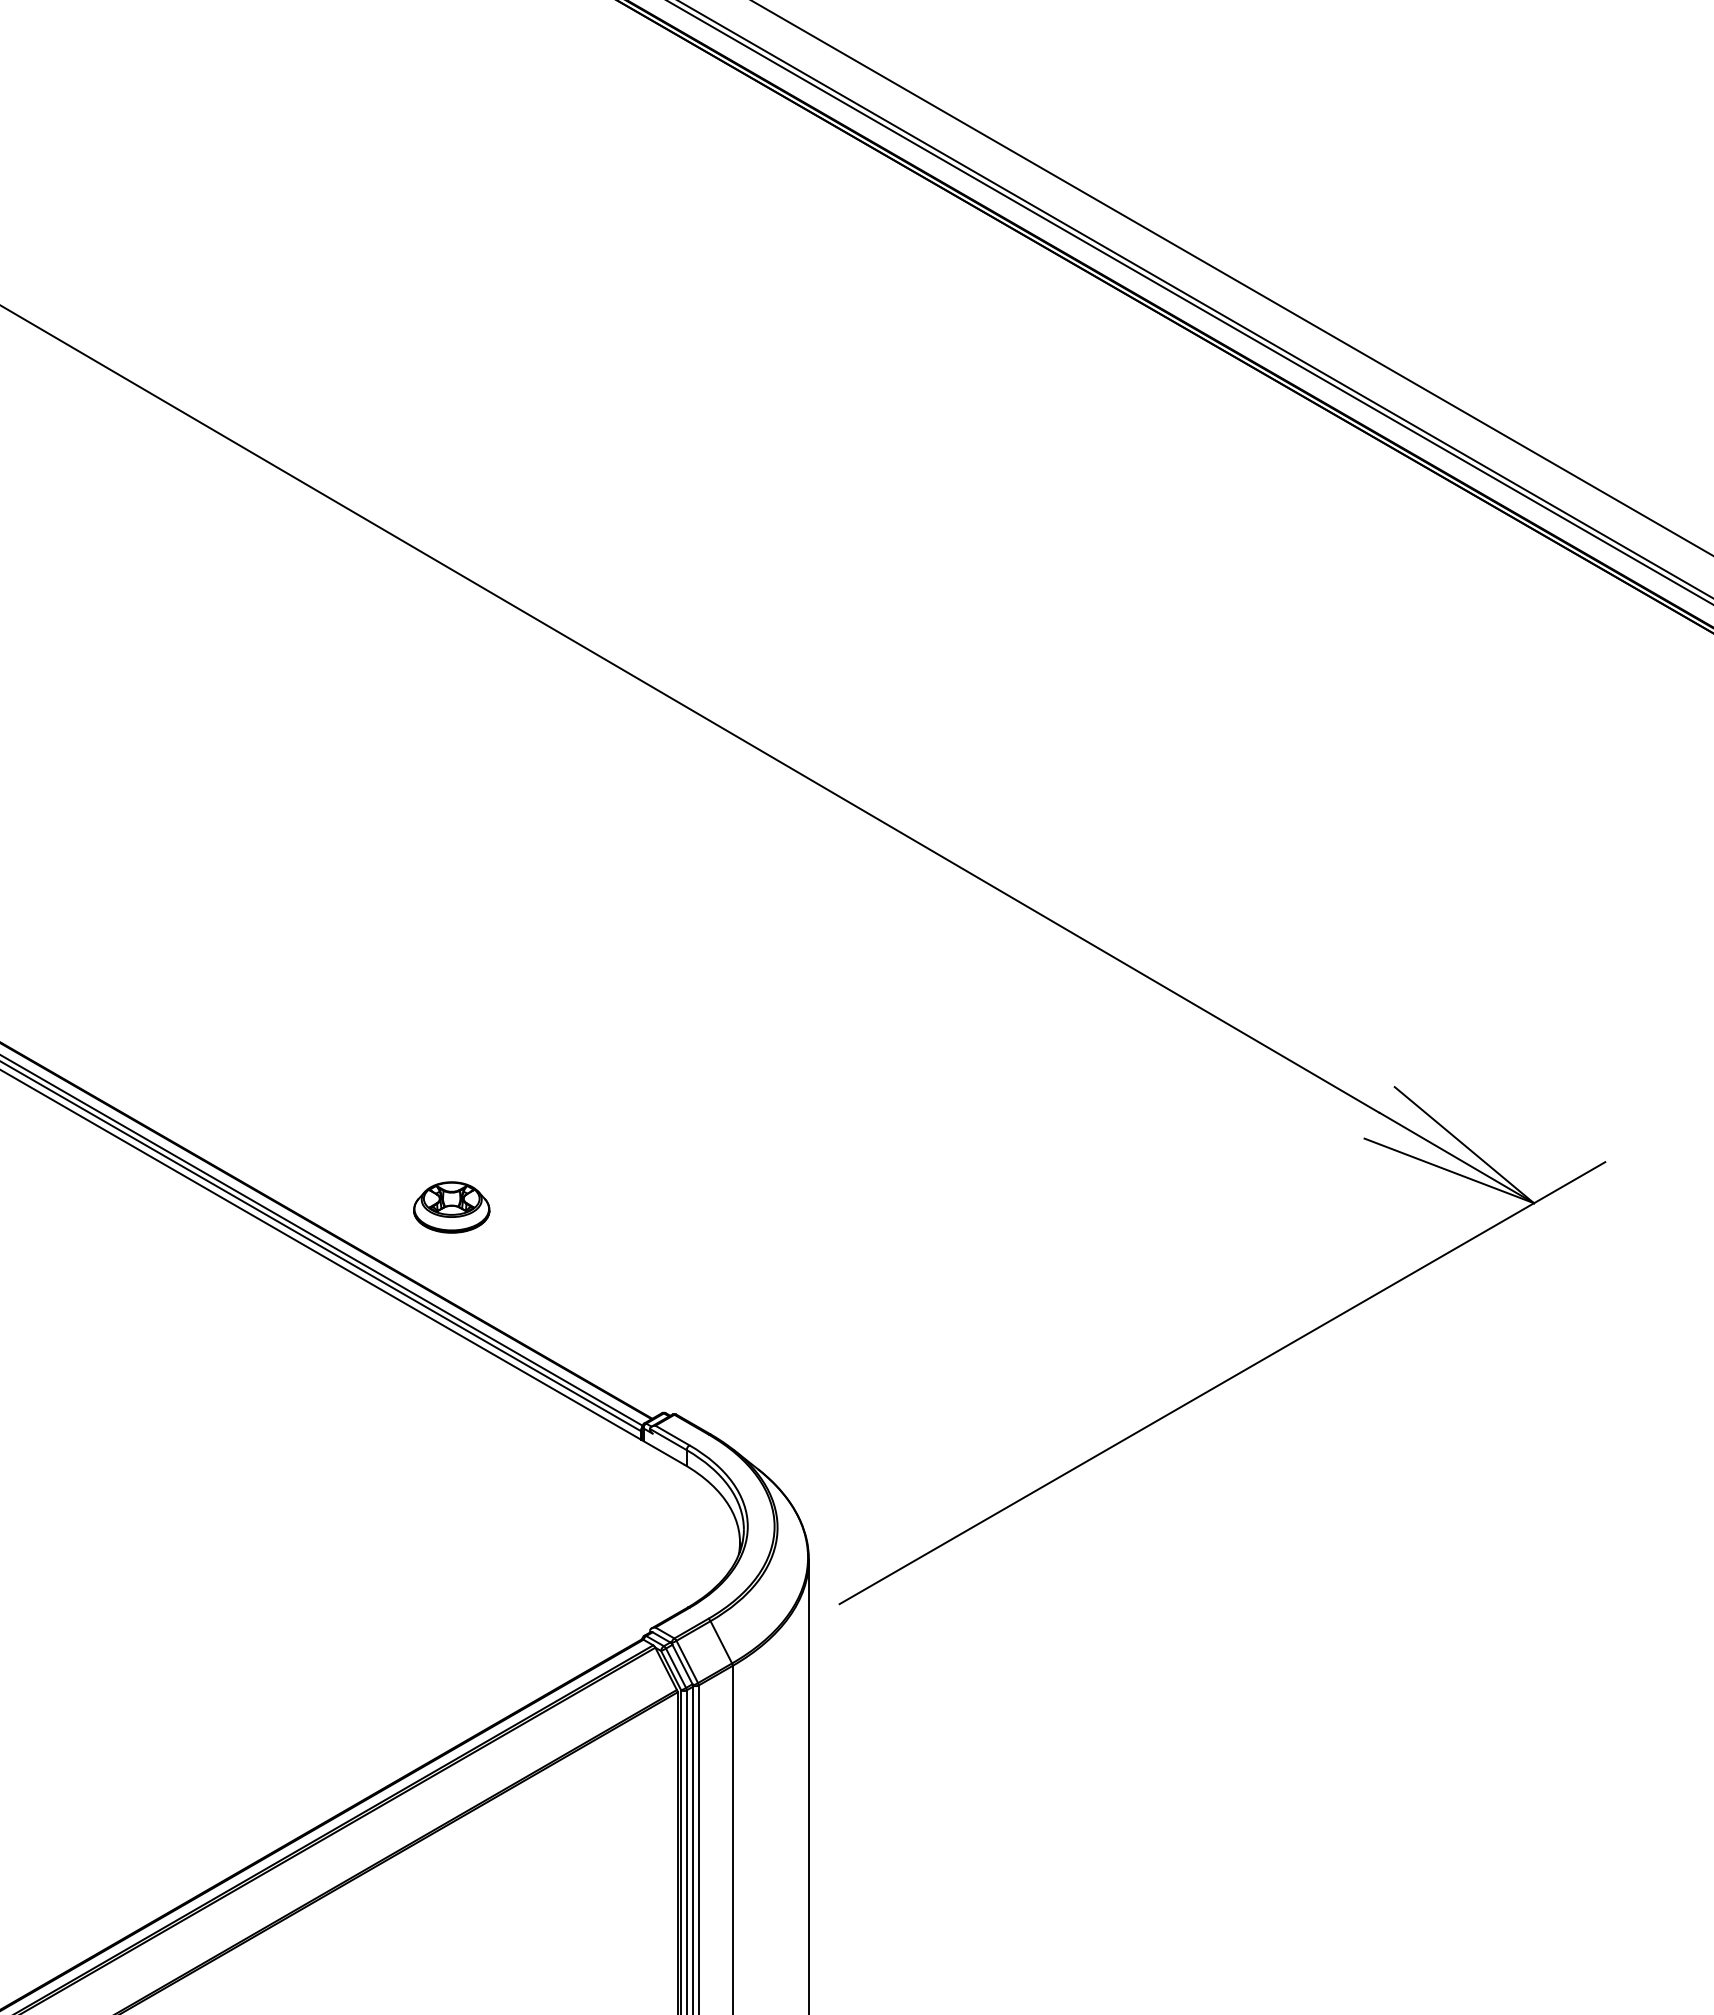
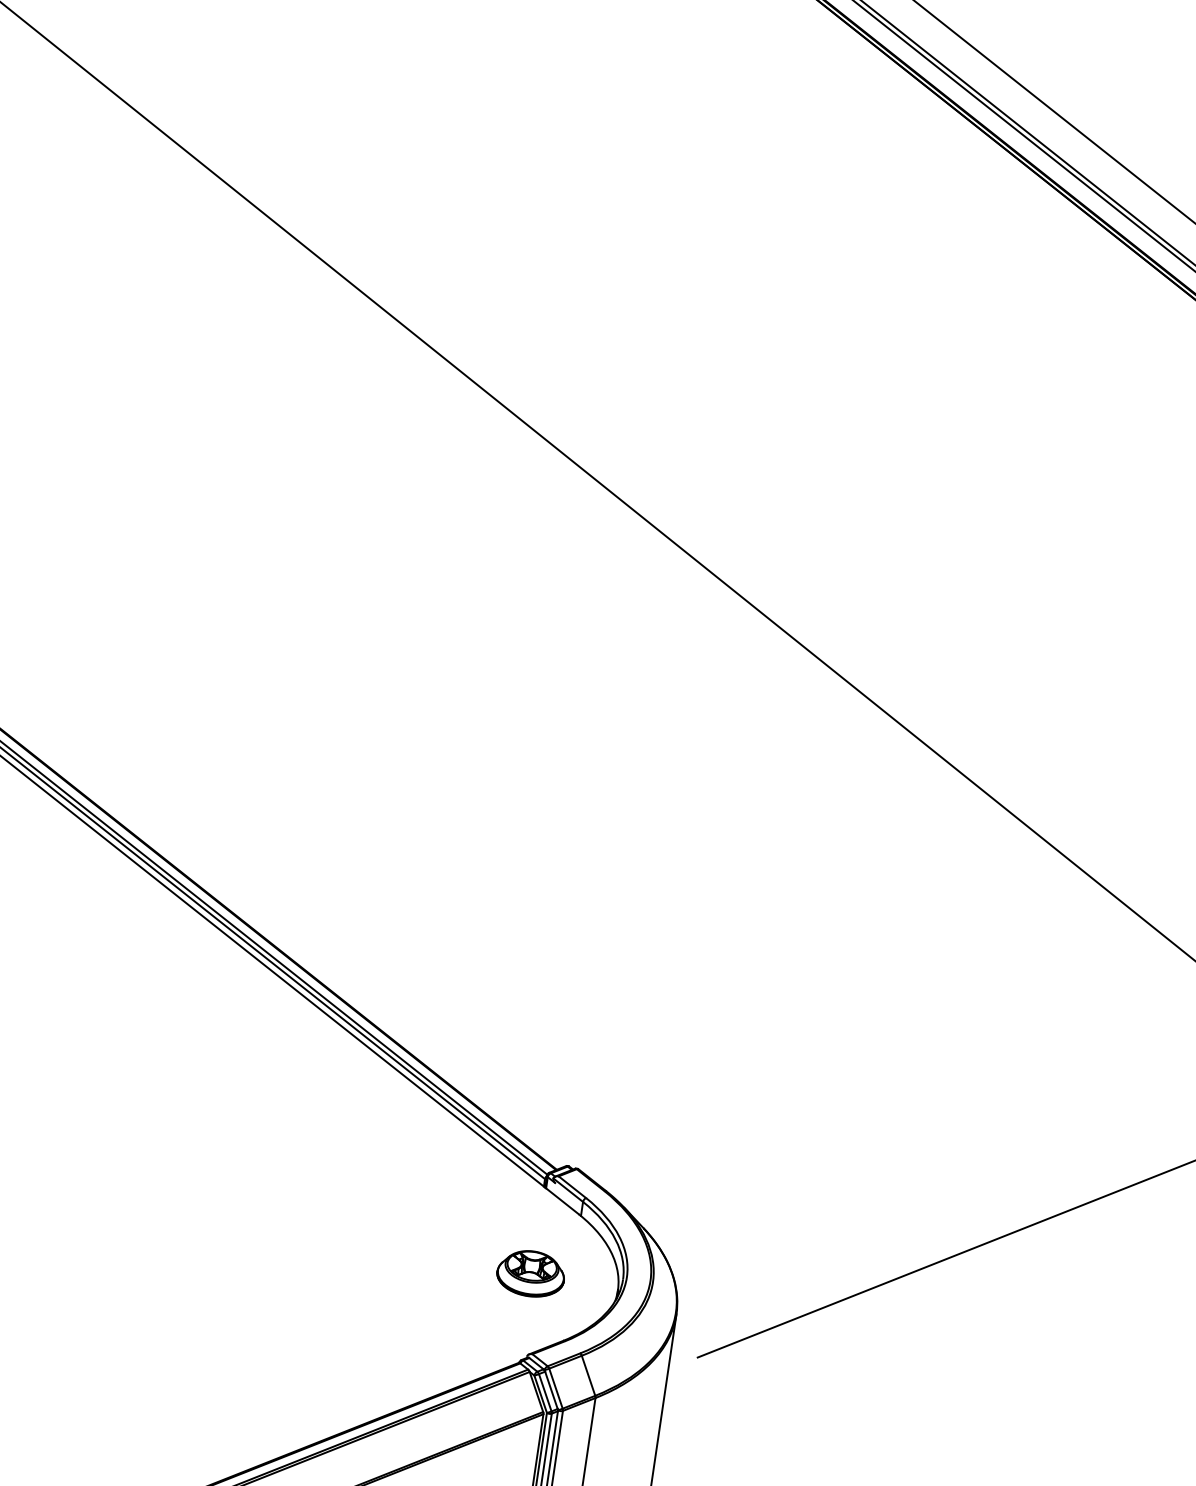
part: (451, 1207) -> (530, 1273), moved

